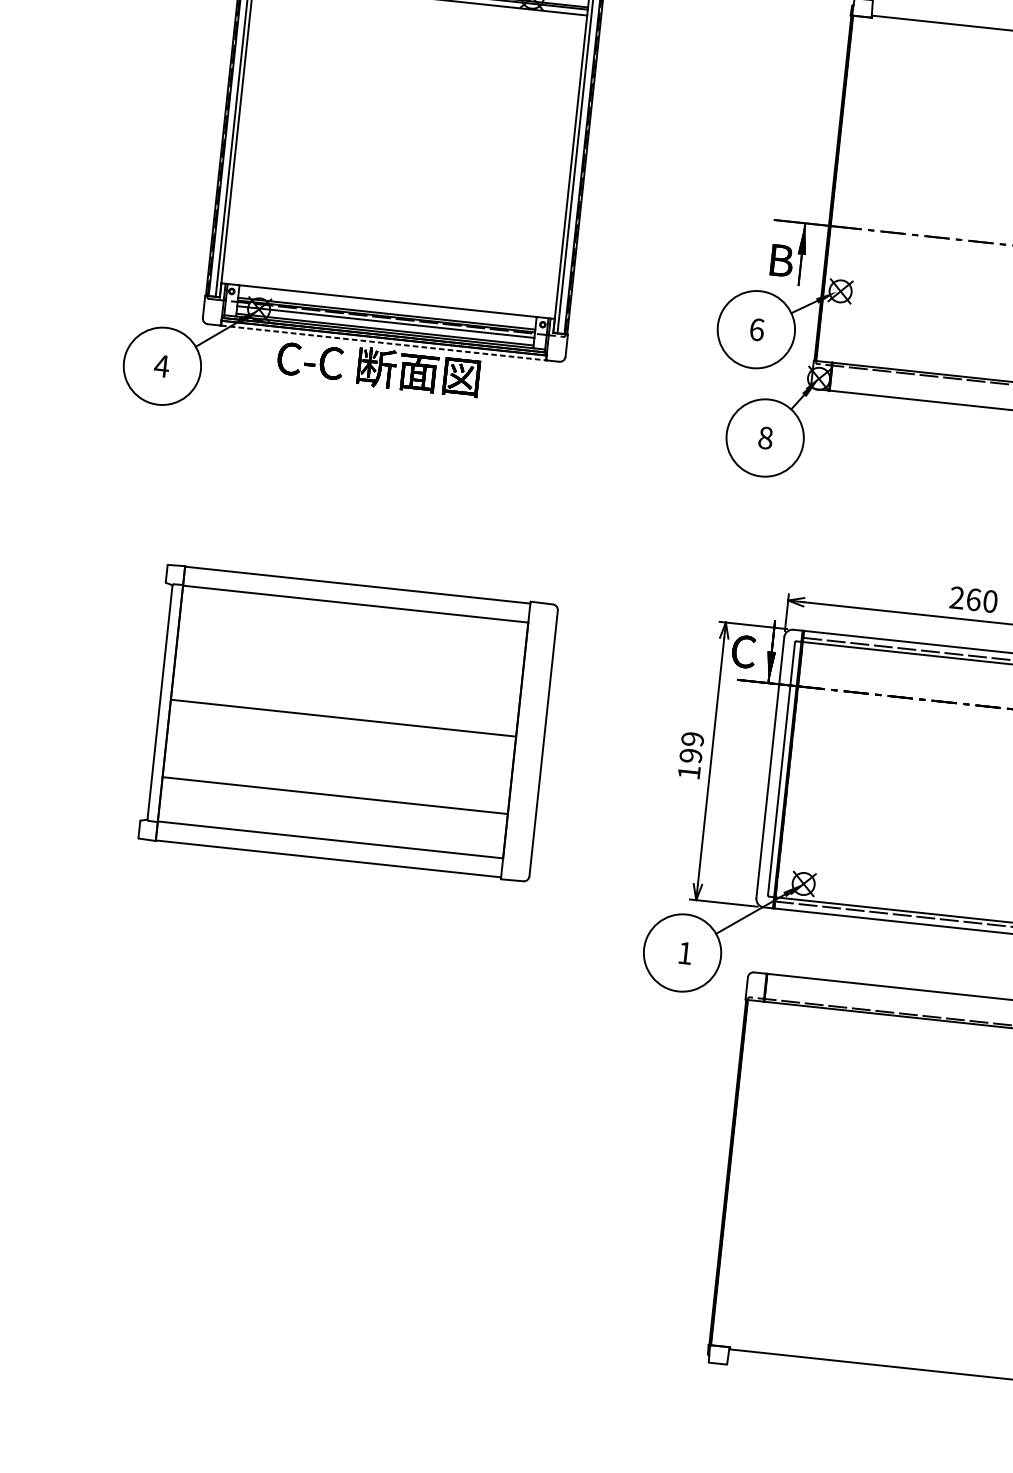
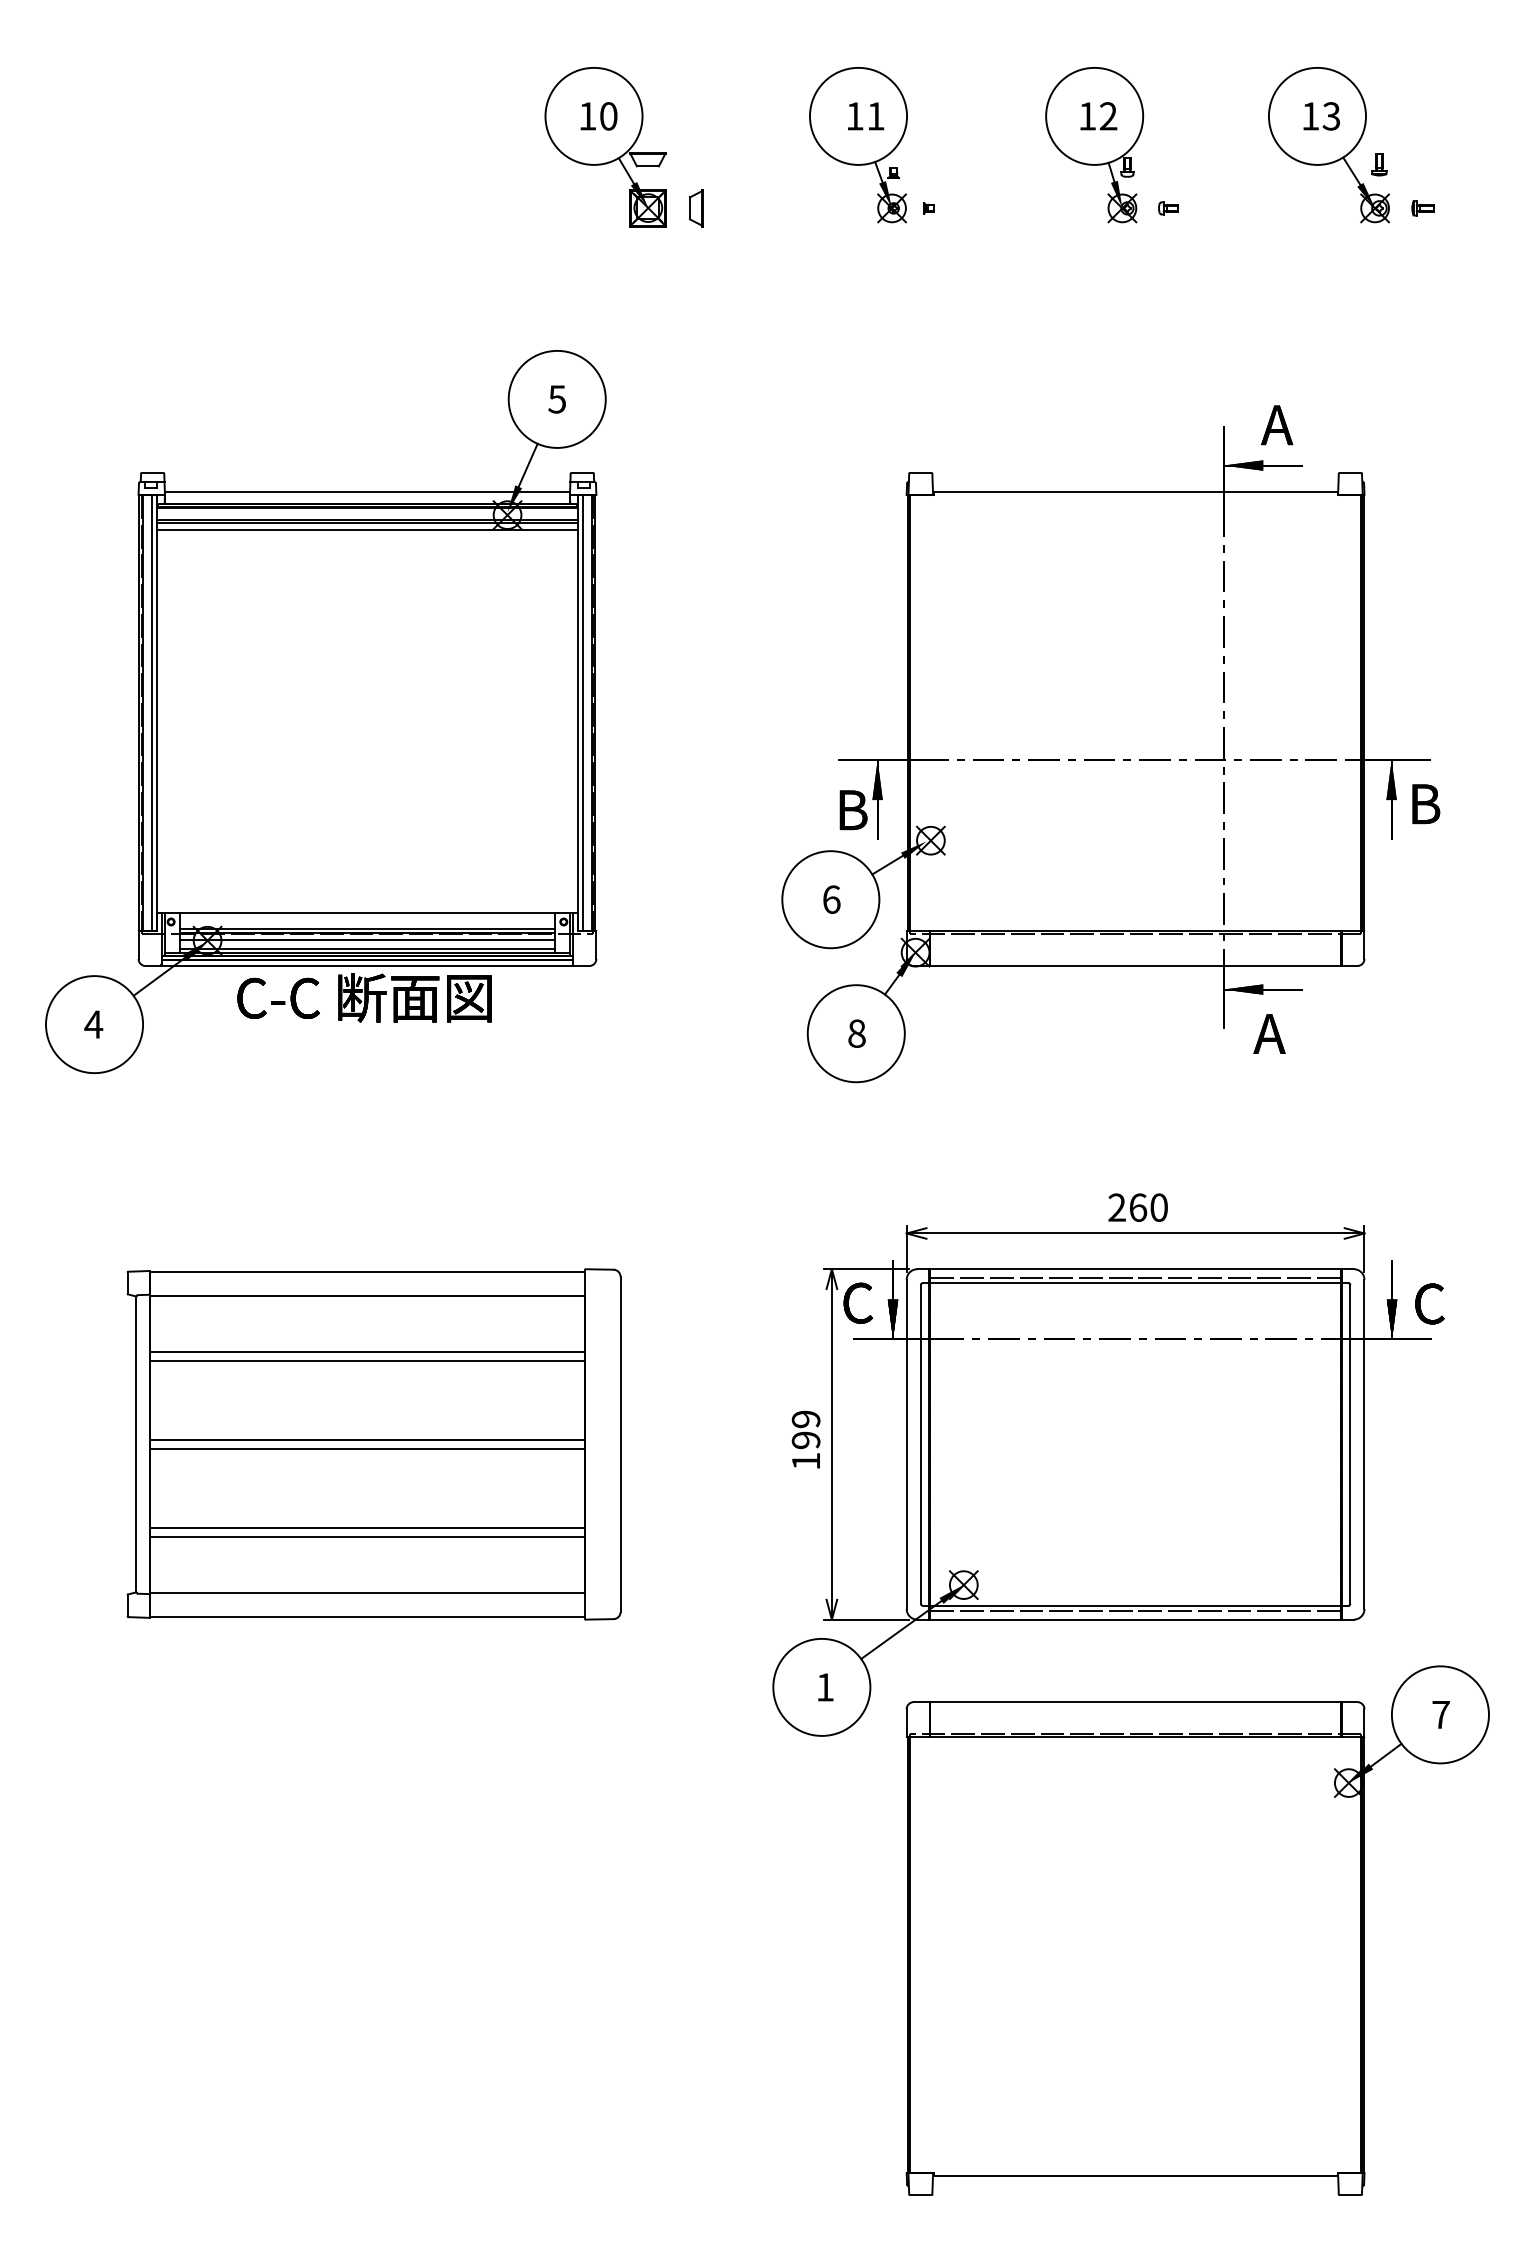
line: (383, 343) -> (367, 966), dashed -> solid
line: (351, 648) -> (367, 1351), added
line: (350, 656) -> (367, 1361), added
line: (342, 726) -> (367, 1449), added
line: (336, 787) -> (367, 1527), added

